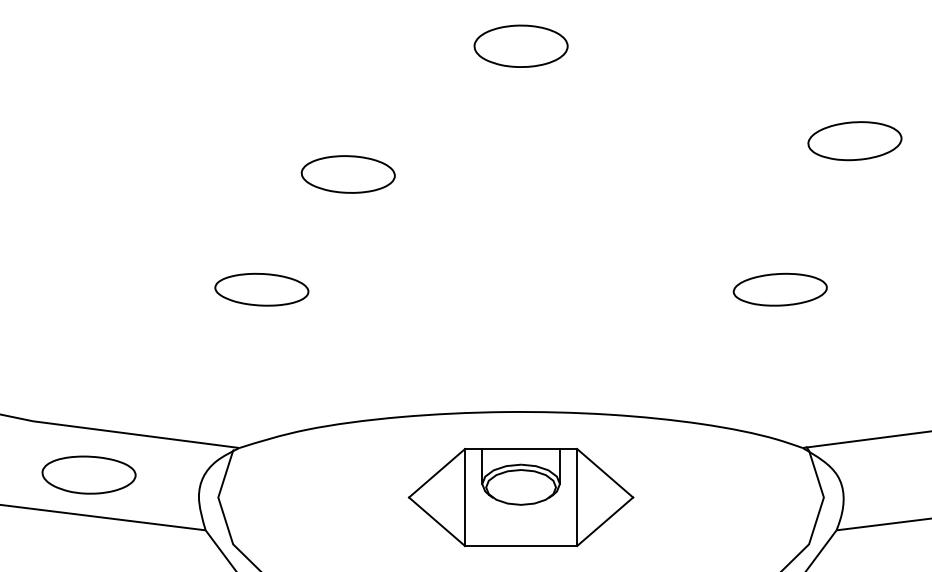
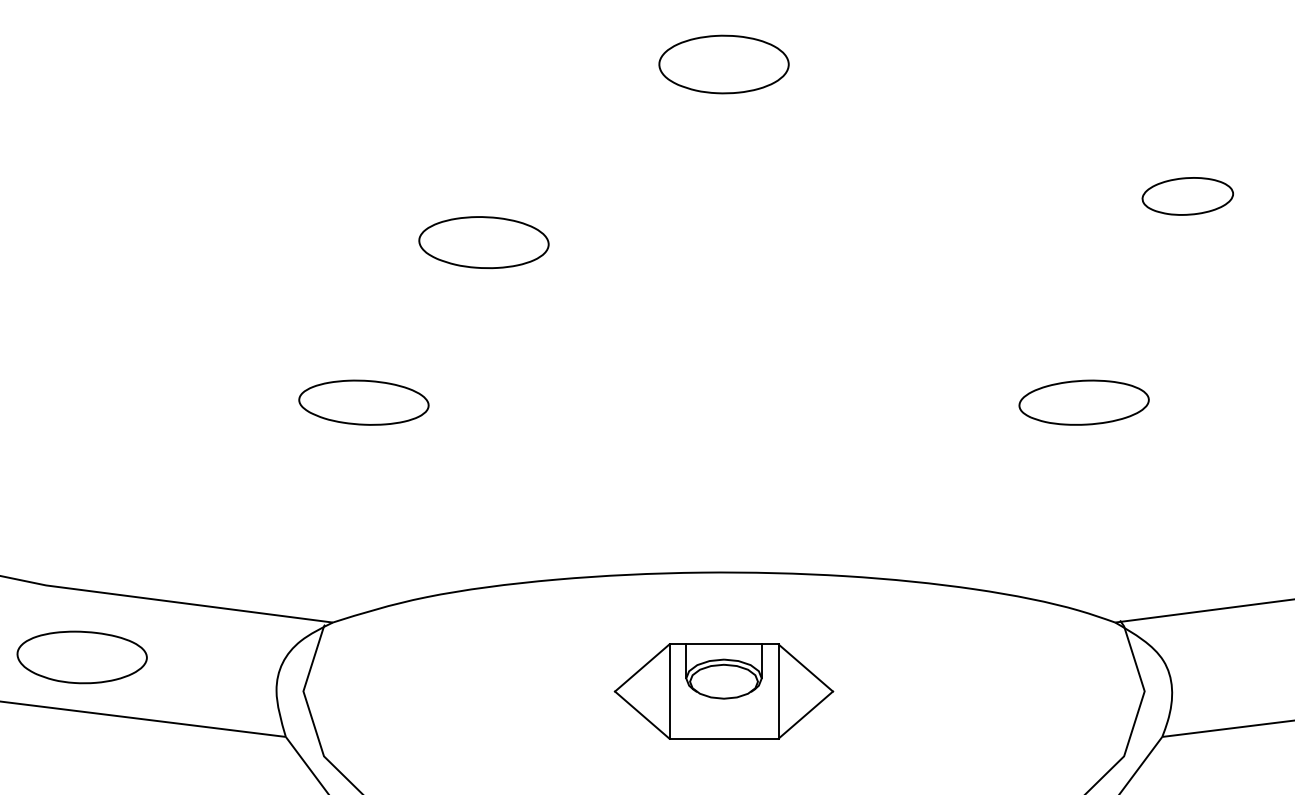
part: (854, 141) -> (1187, 196), size x0.7
part: (88, 474) -> (81, 656), moved
part: (520, 497) -> (723, 691), size x0.7

